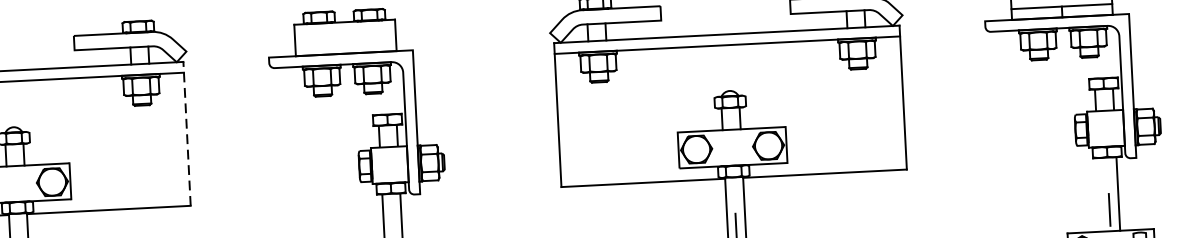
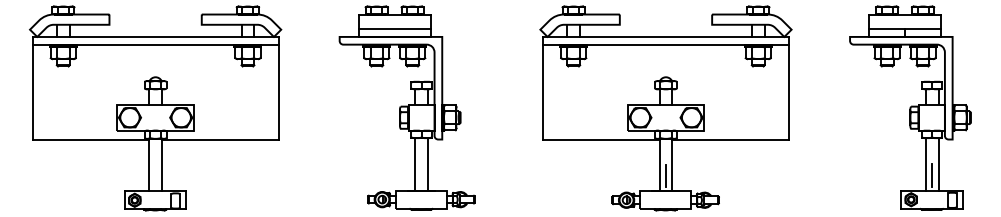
line: (345, 43) -> (394, 29), added
line: (186, 132) -> (278, 87), dashed -> solid
line: (1100, 194) -> (925, 164), added

